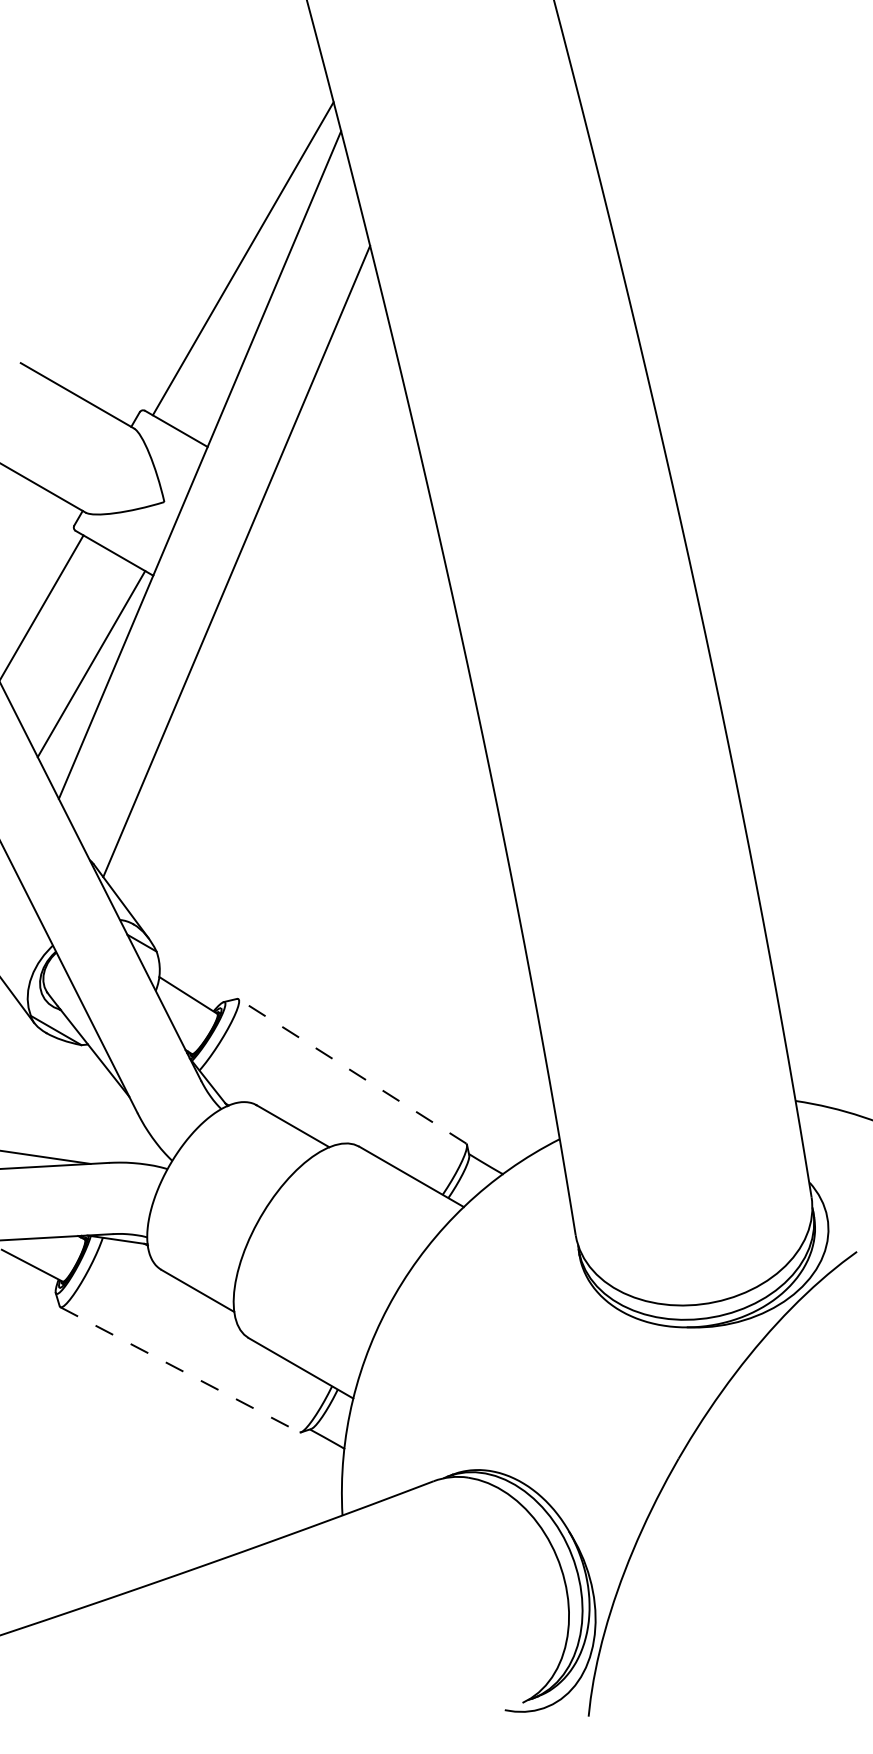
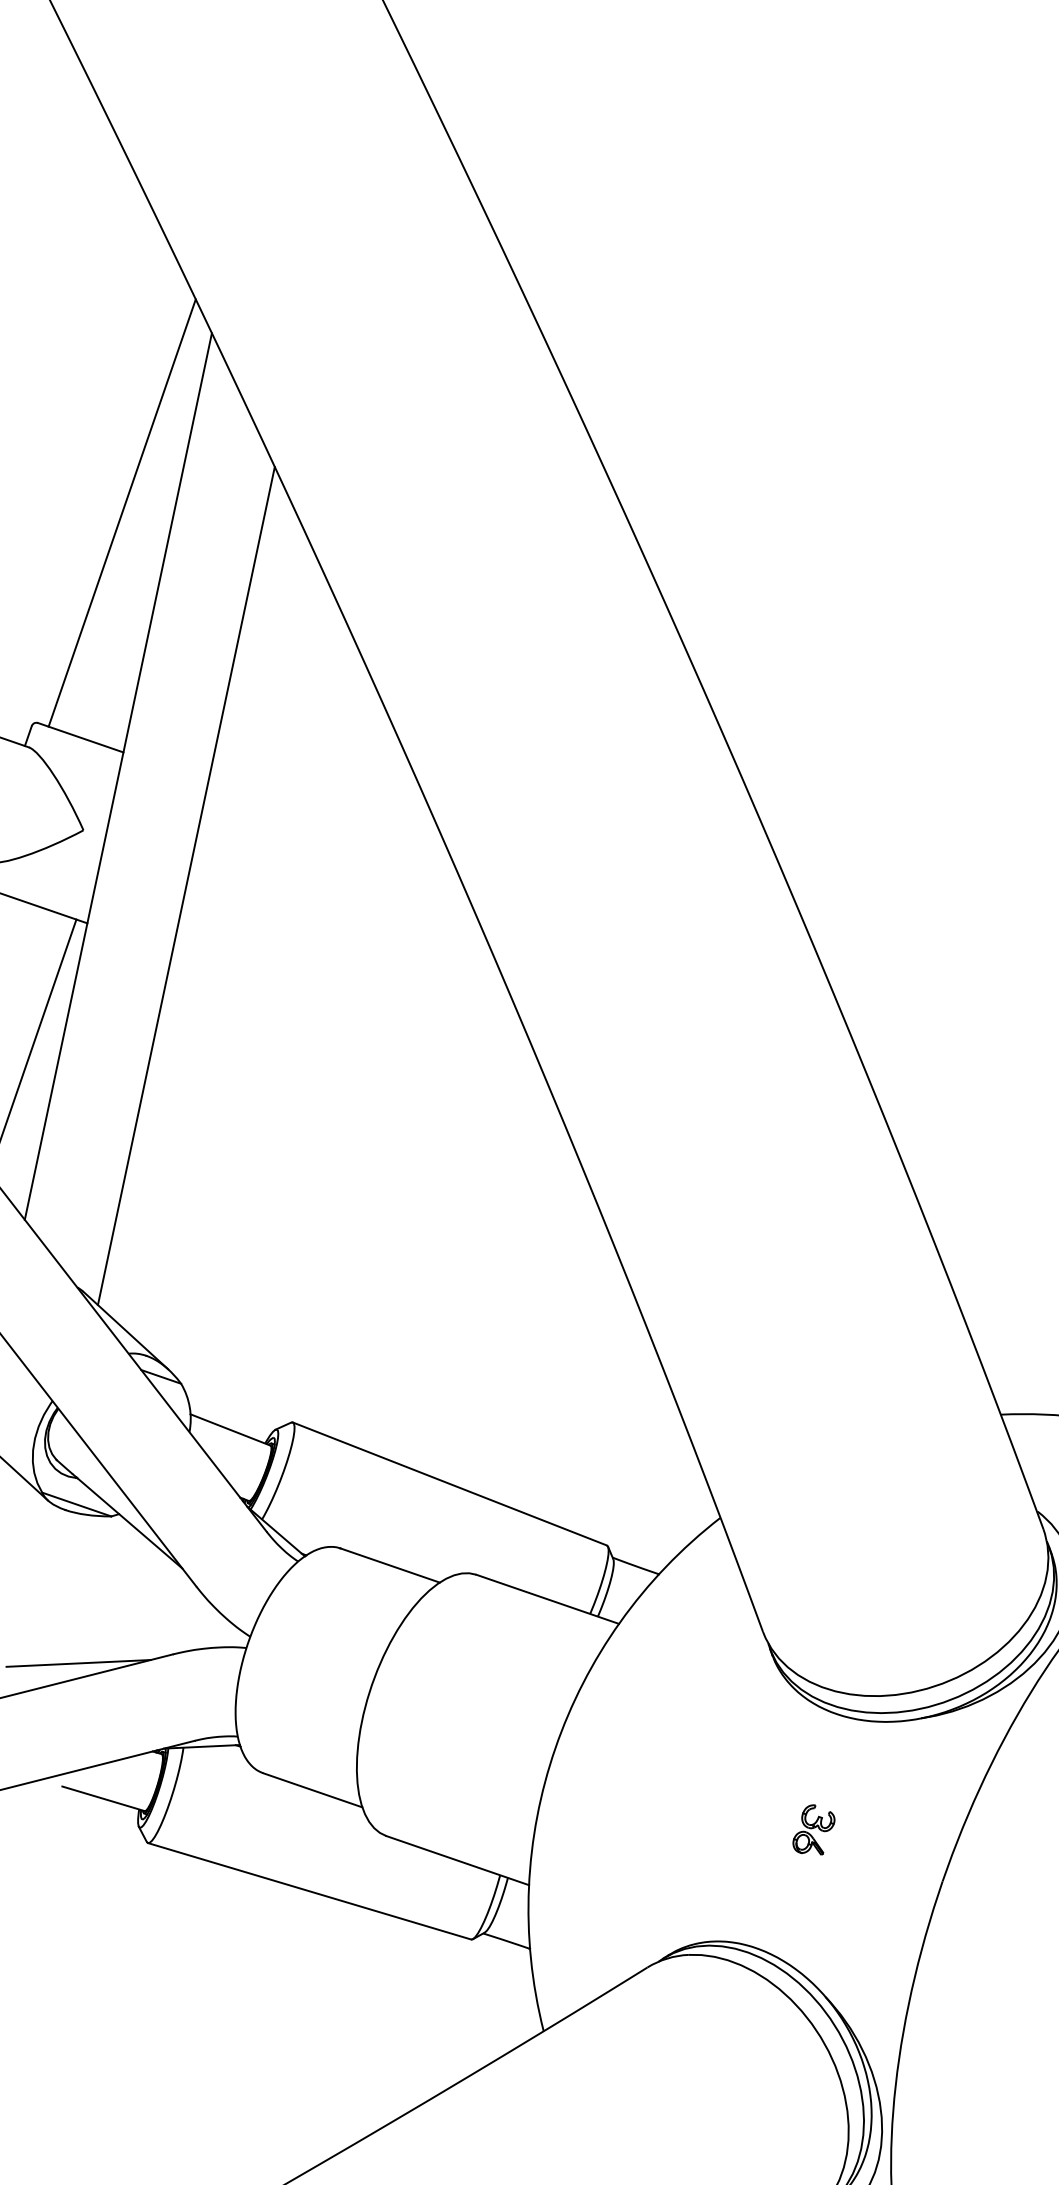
line: (352, 1071) -> (450, 1484), dashed -> solid
line: (180, 1369) -> (310, 1890), dashed -> solid
part: (585, 1398) -> (813, 1829), added

